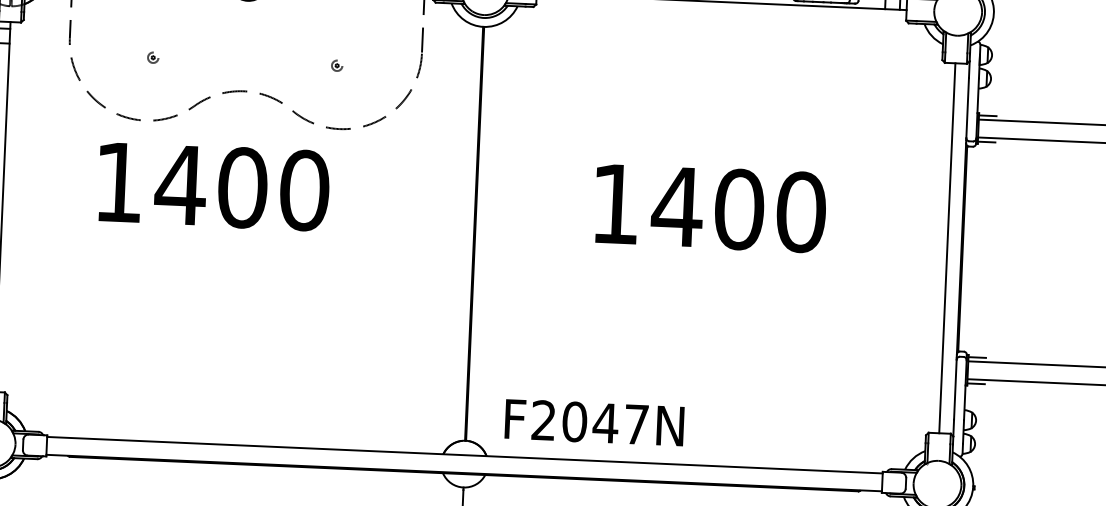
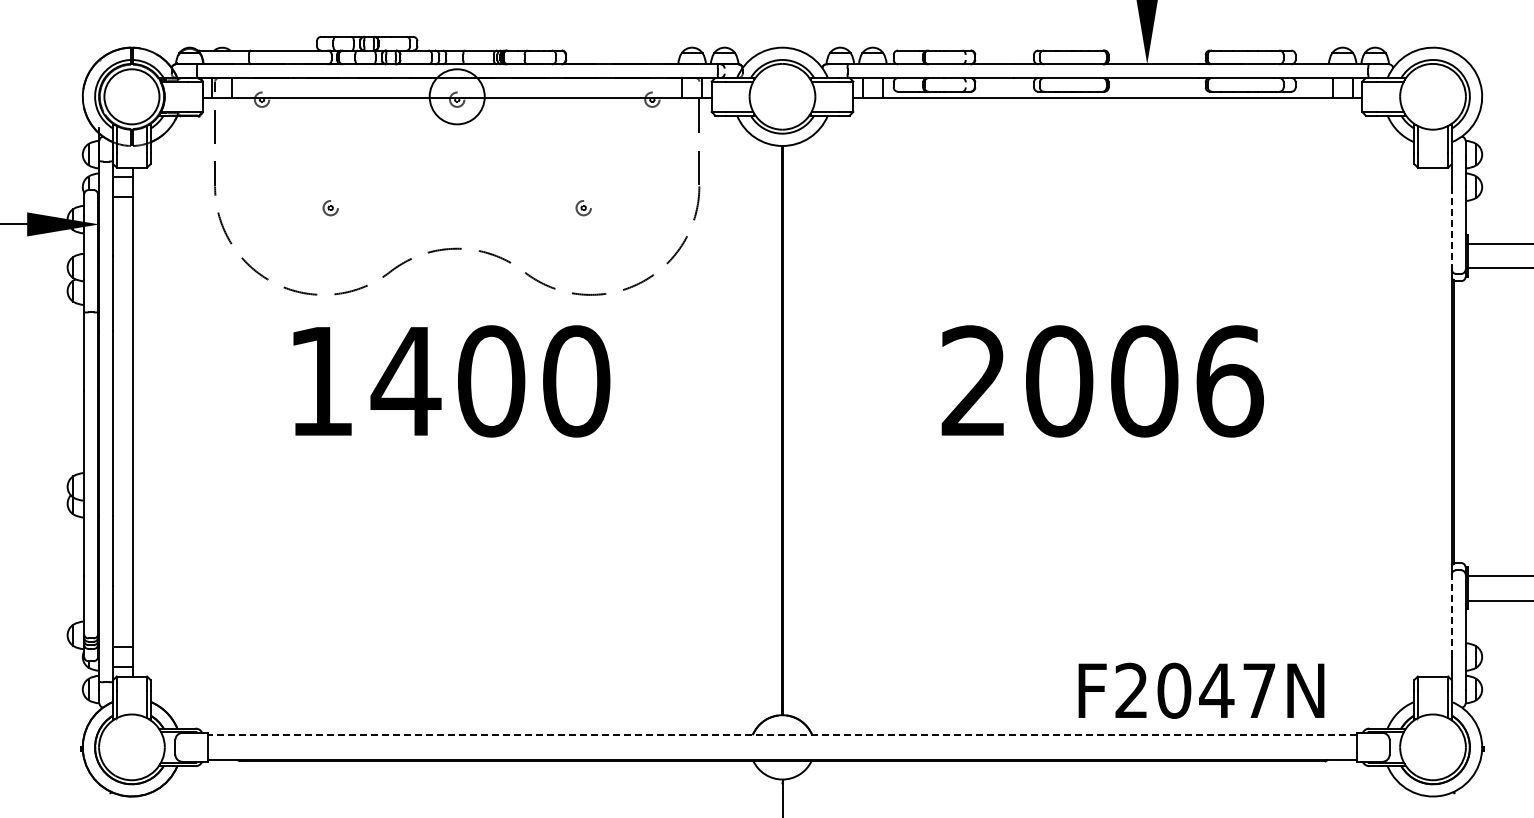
line: (967, 108) -> (1451, 228), solid -> dashed
line: (987, 115) -> (1479, 237), removed
line: (986, 141) -> (1479, 273), removed
text: (213, 186) -> (451, 381), moved
text: (708, 208) -> (1102, 381), 1400 -> 2006
line: (947, 247) -> (1432, 421), removed
line: (976, 357) -> (1479, 570), removed
line: (975, 383) -> (1479, 606), removed
line: (955, 389) -> (1451, 615), solid -> dashed
text: (594, 422) -> (1201, 690), moved
line: (464, 455) -> (782, 735), solid -> dashed

